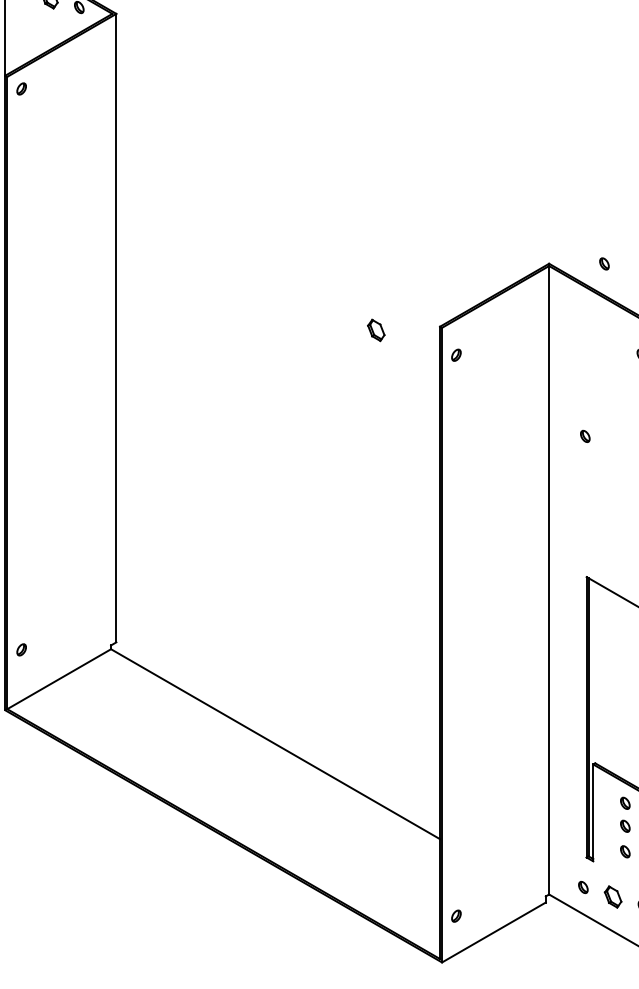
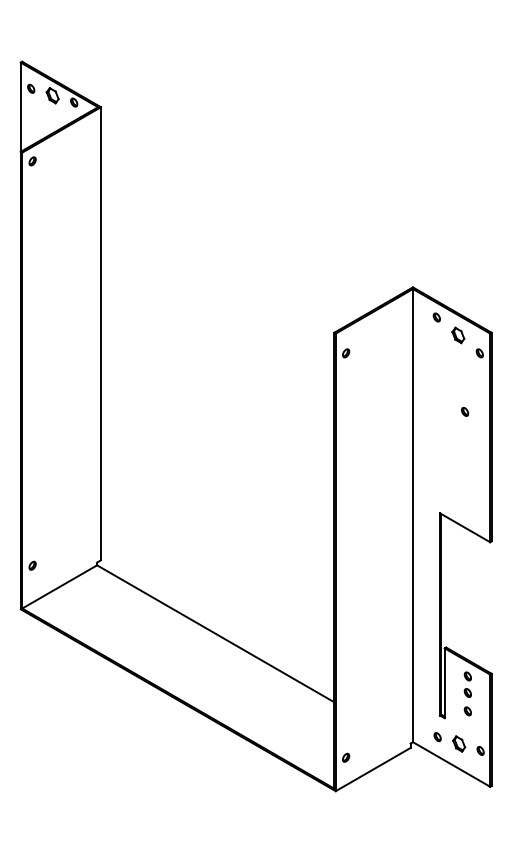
part: (603, 263) -> (436, 317), moved
part: (376, 330) -> (458, 335), moved
part: (585, 435) -> (465, 411), moved

